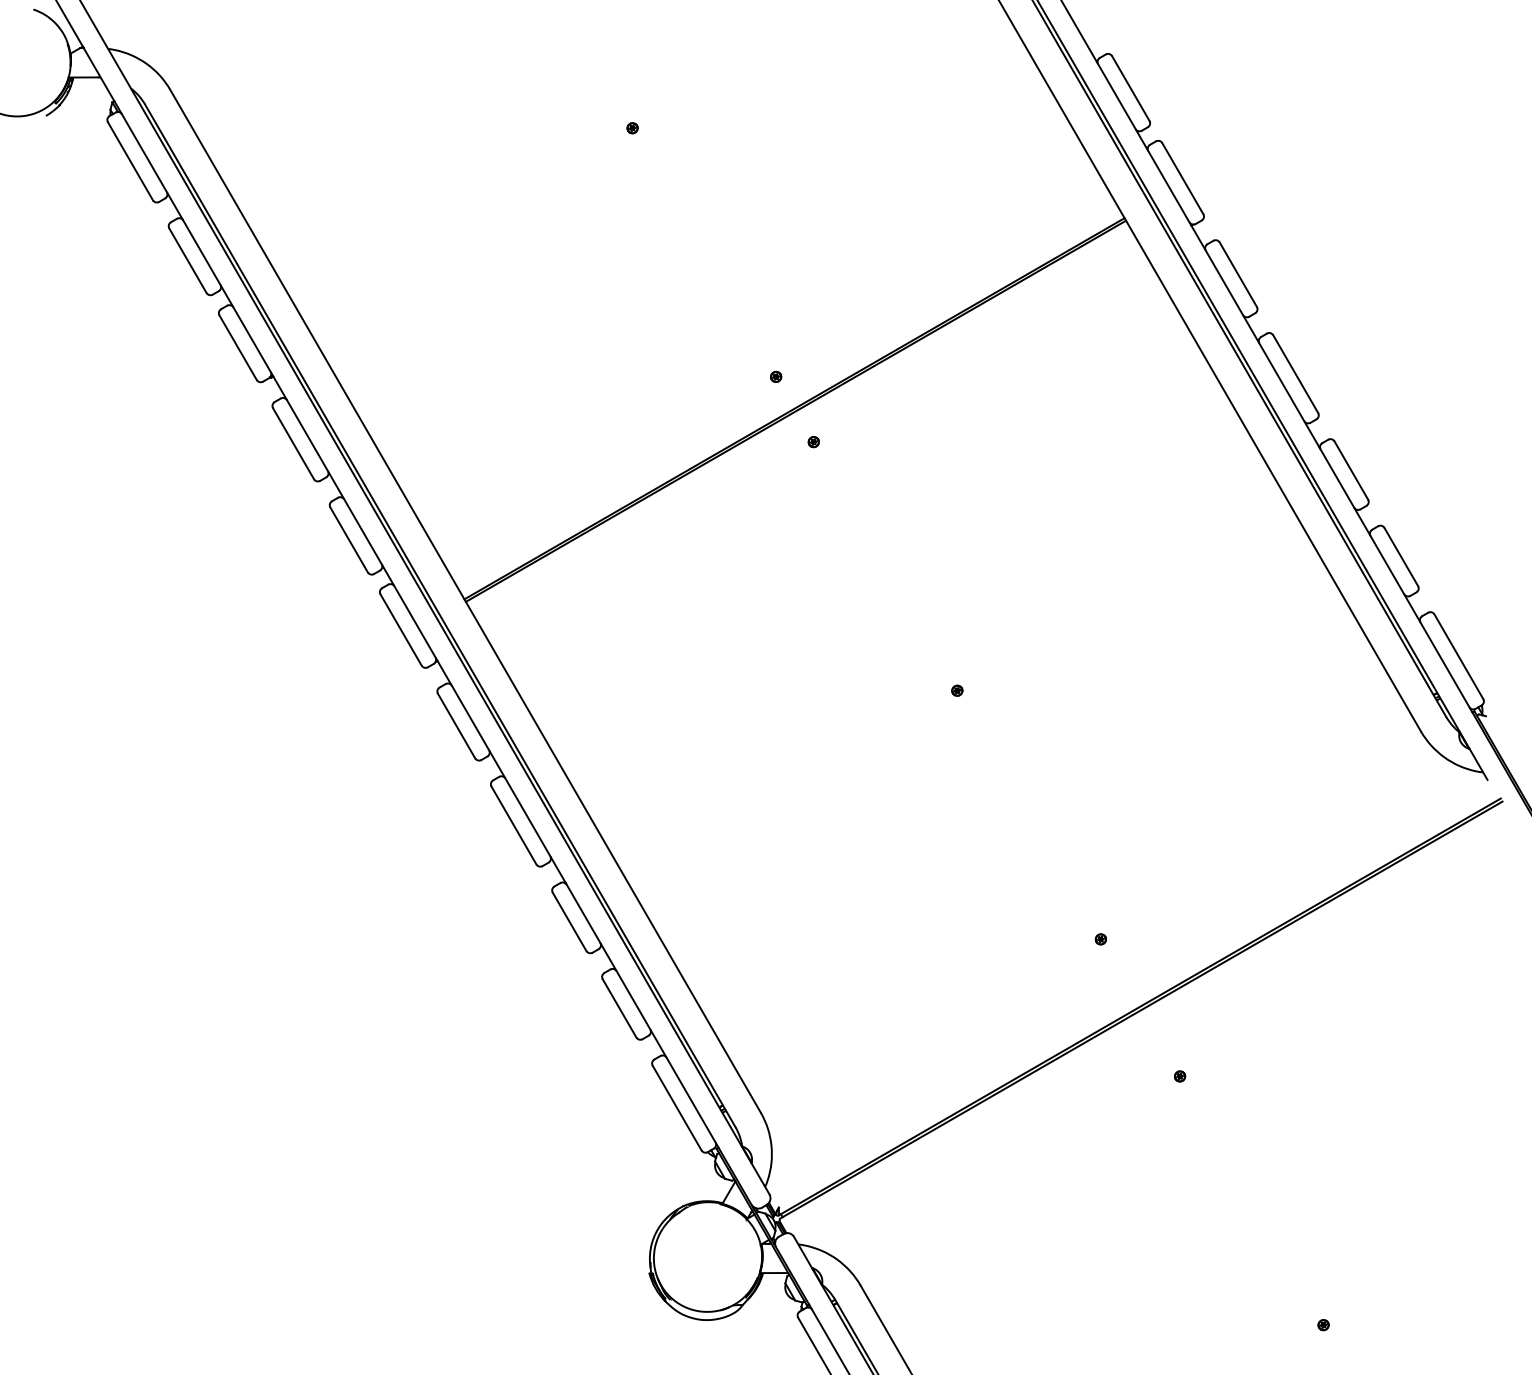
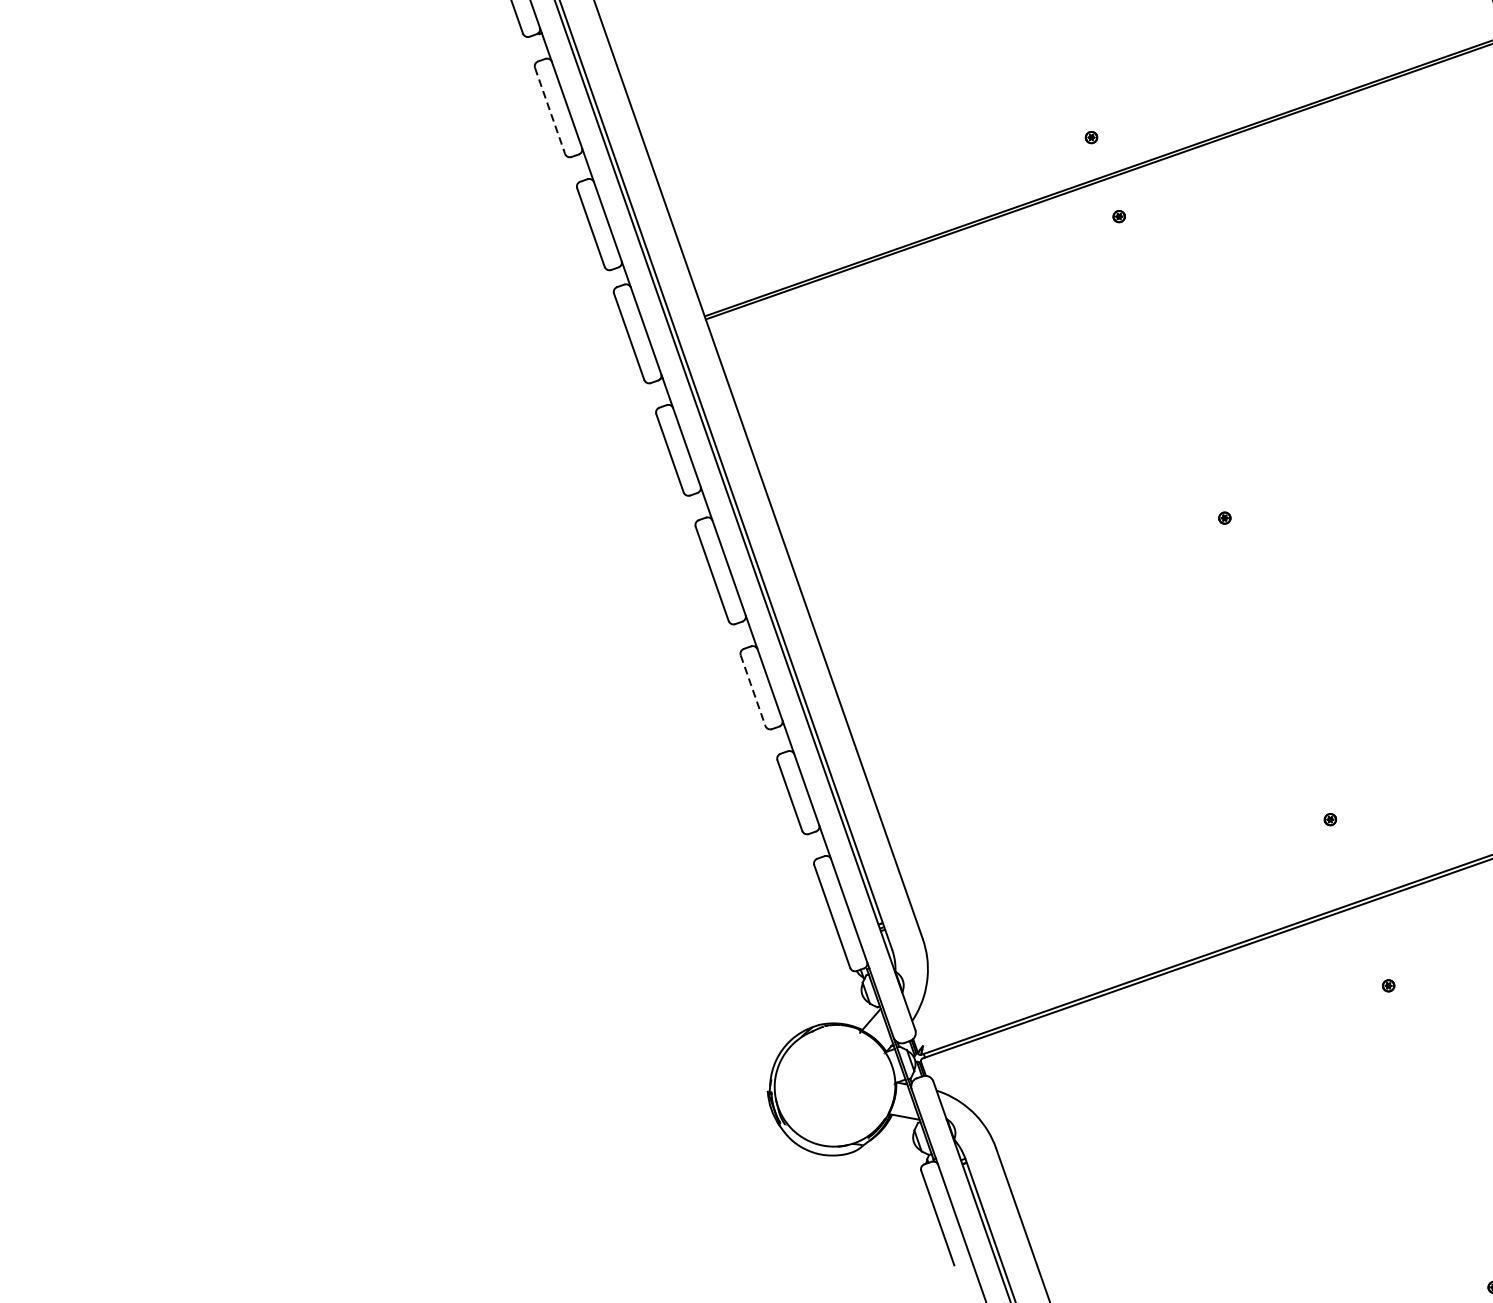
line: (293, 443) -> (550, 110), solid -> dashed
line: (569, 921) -> (753, 690), solid -> dashed

